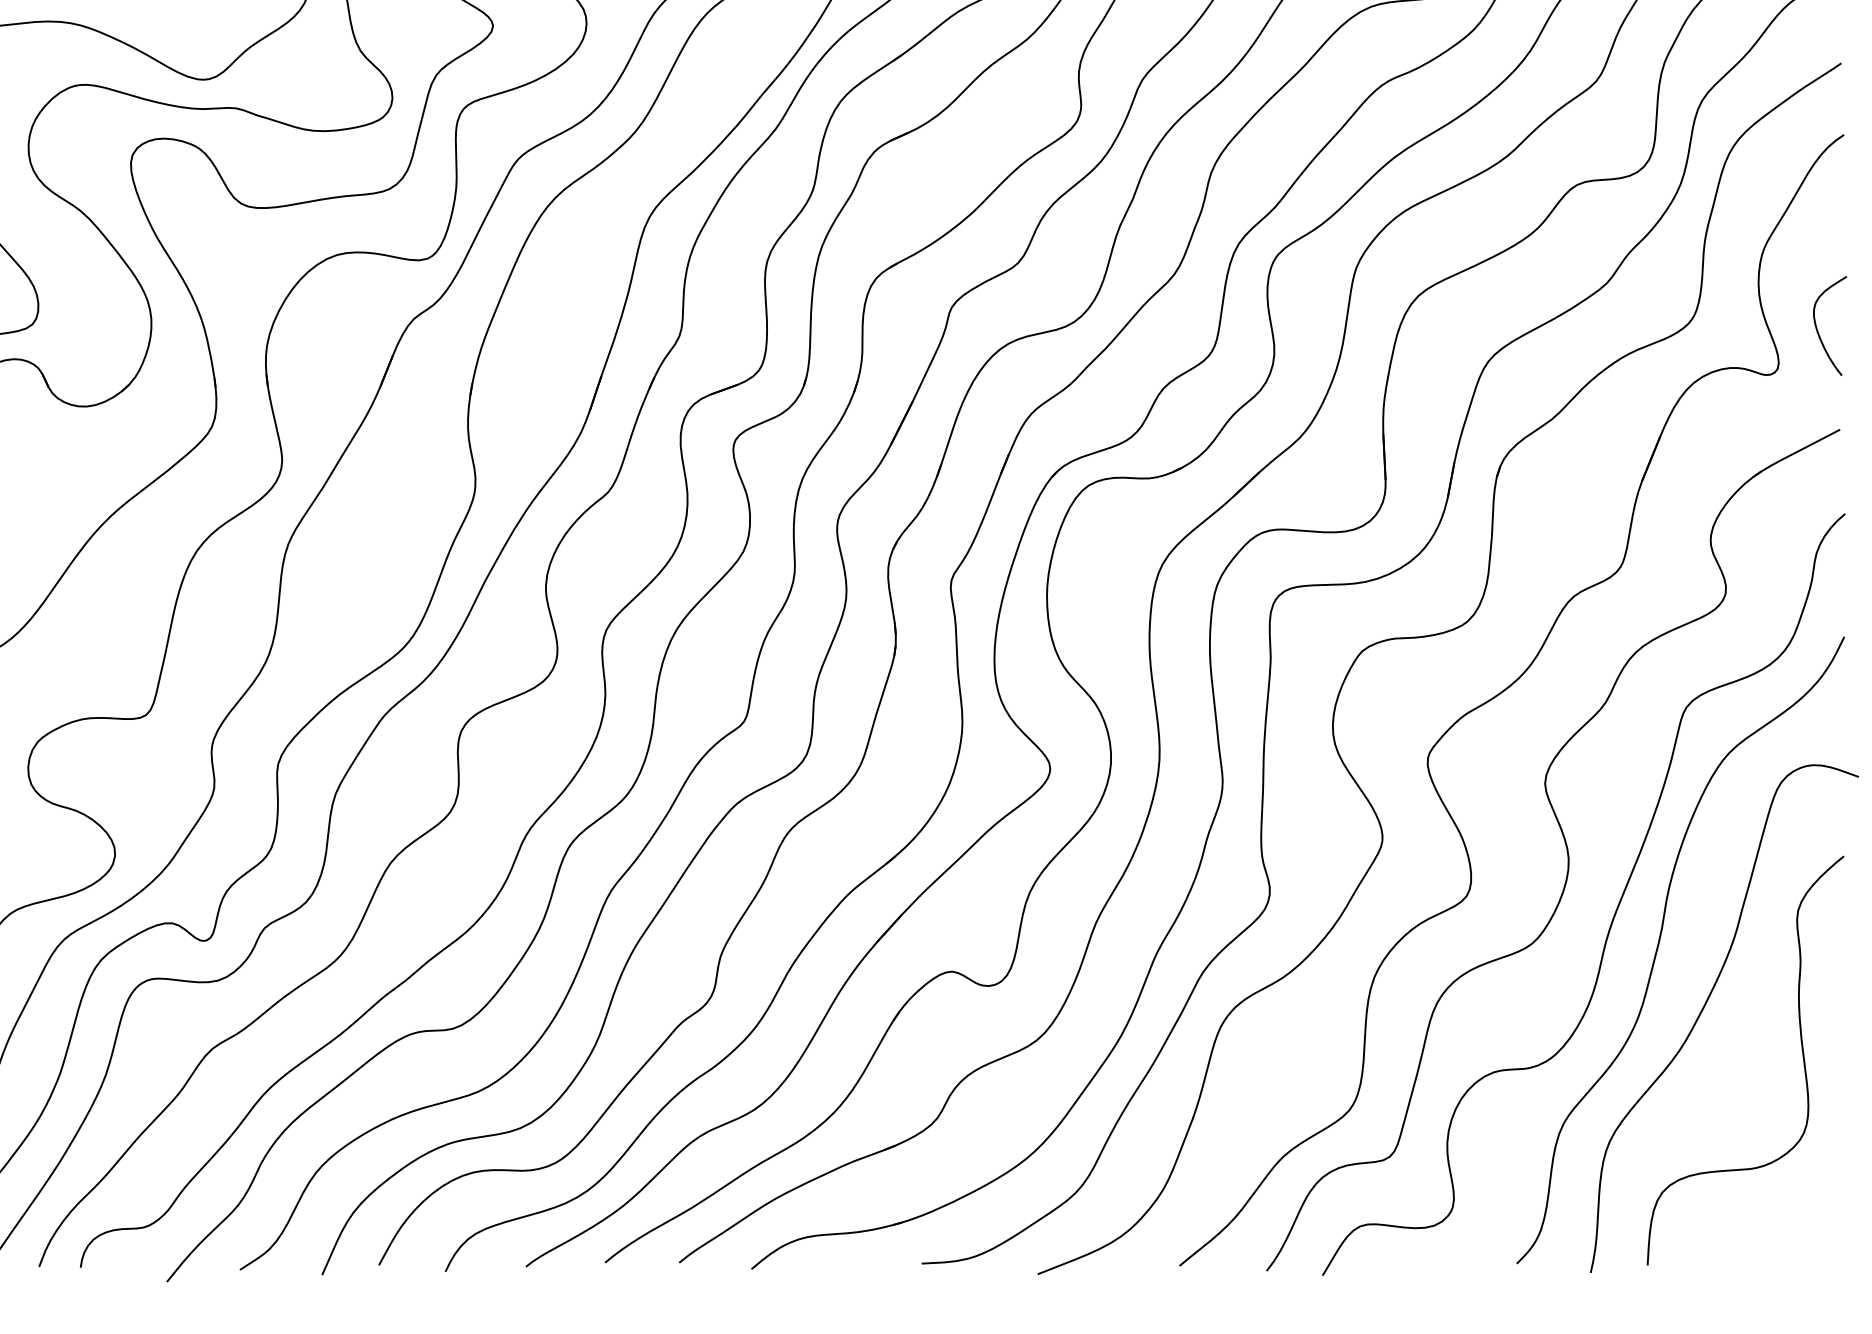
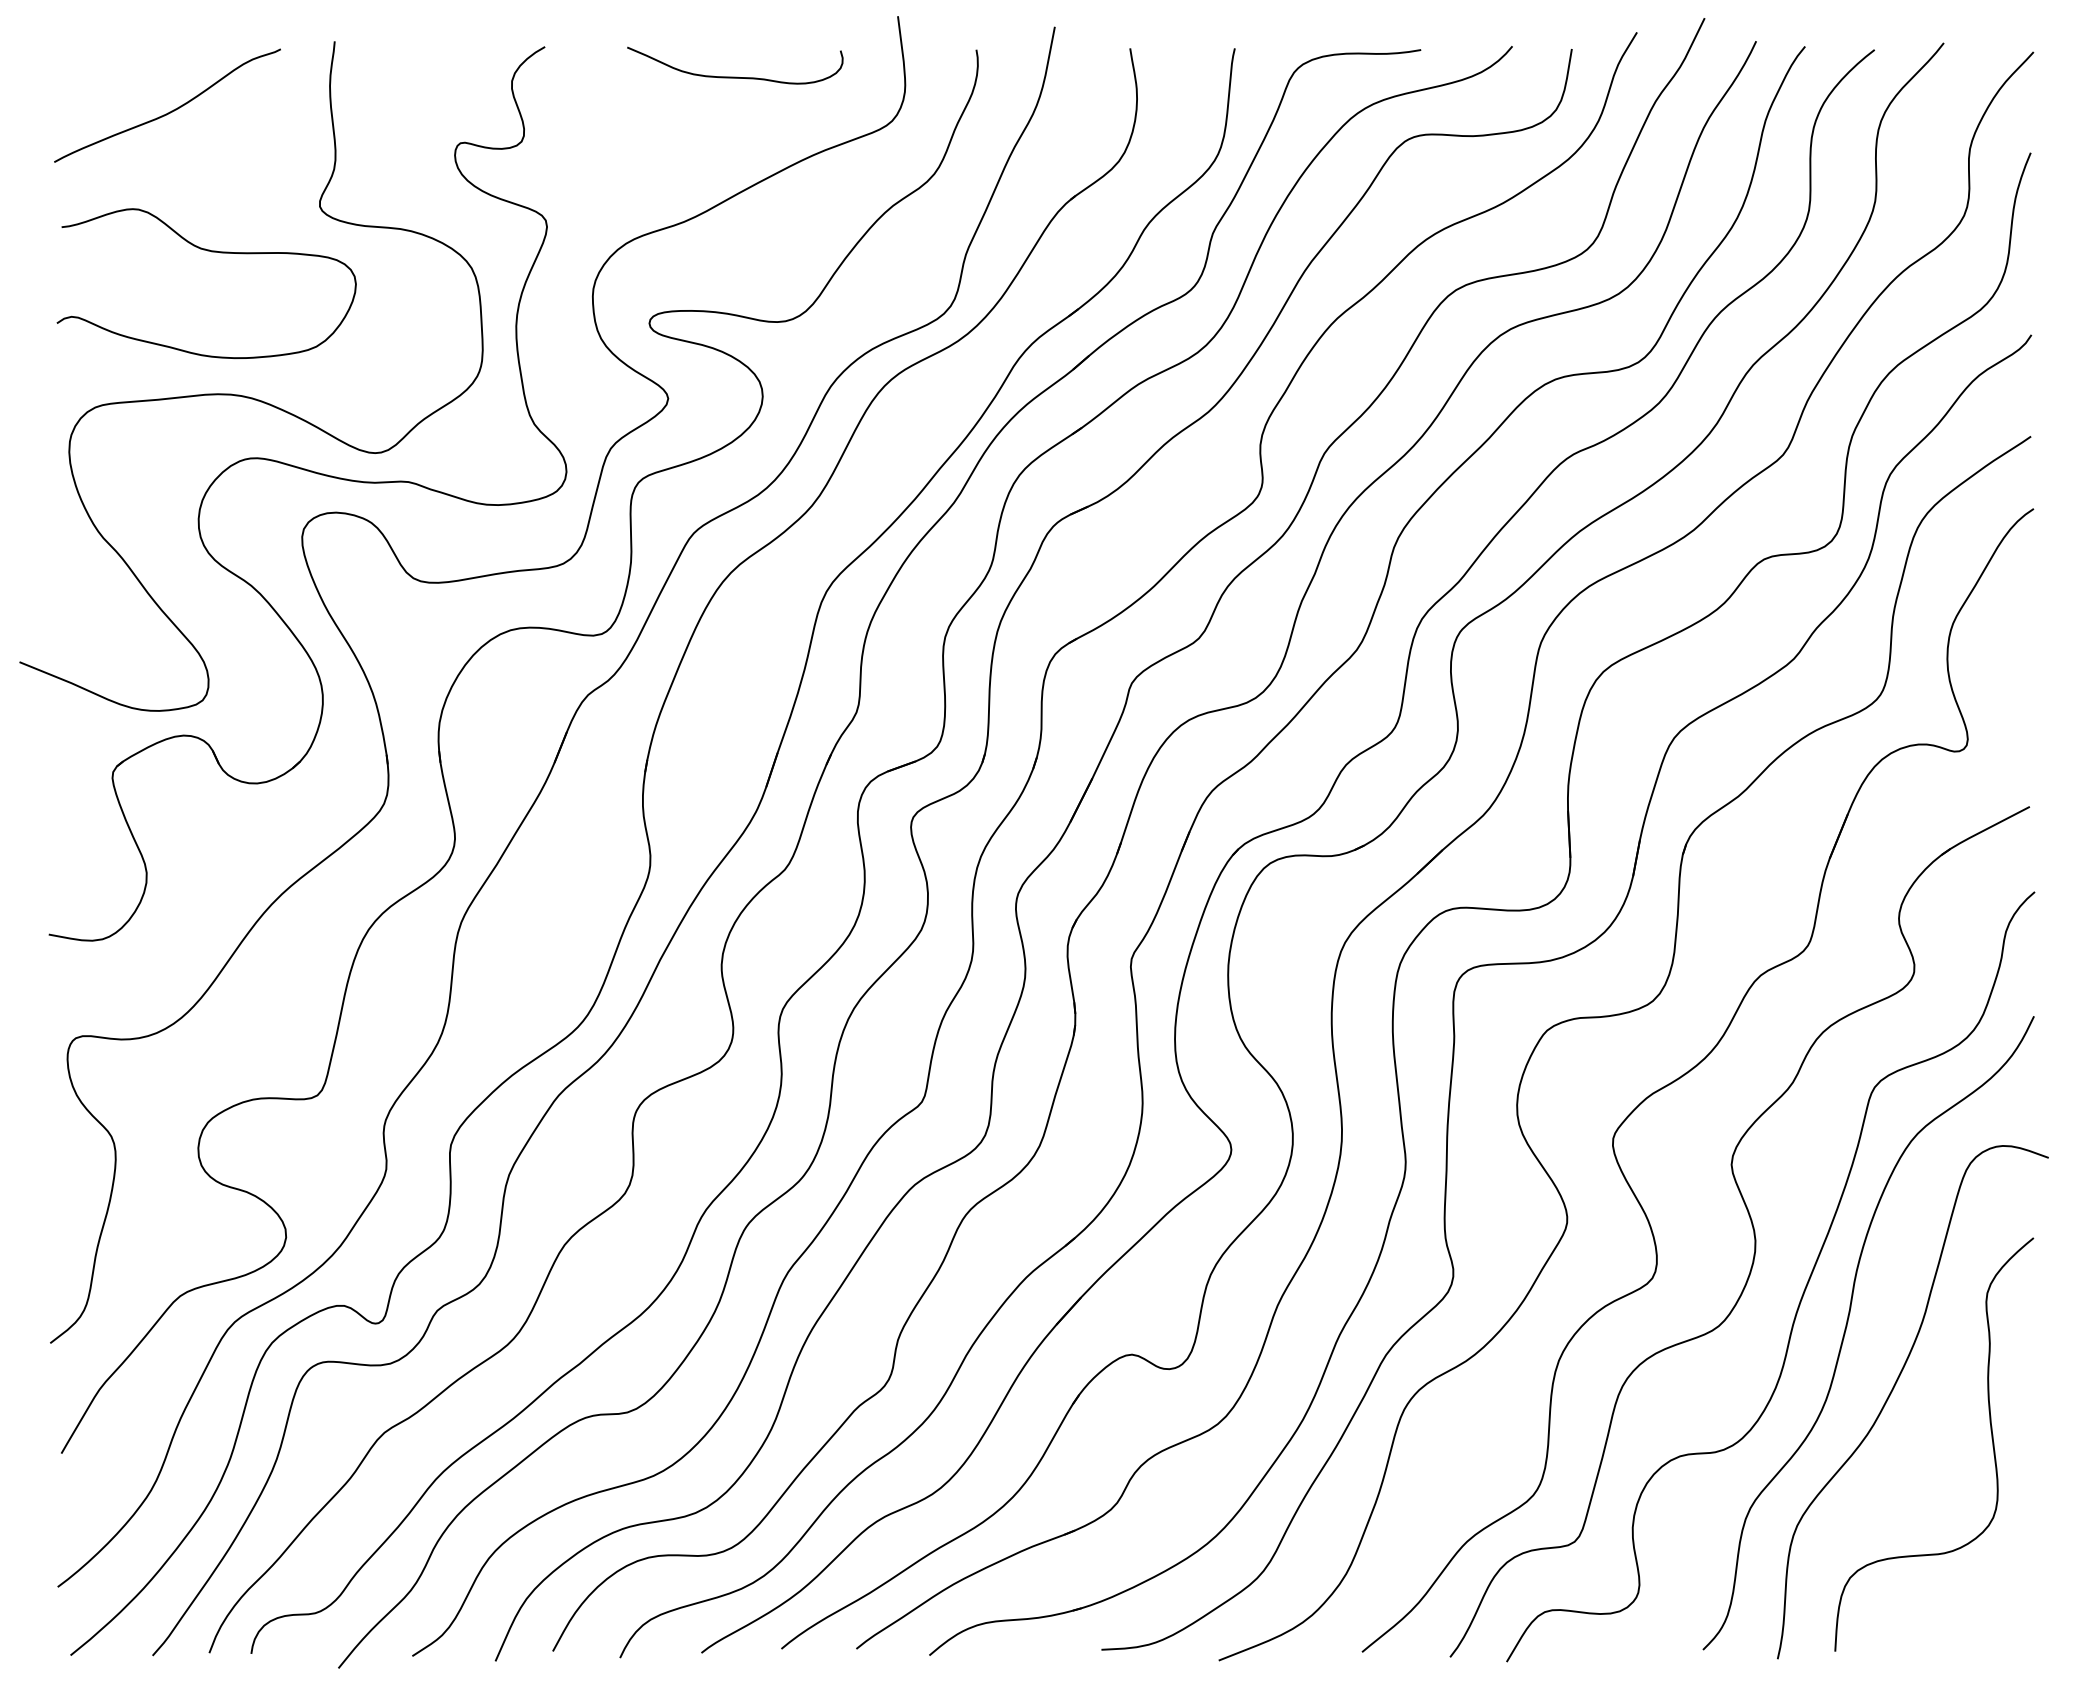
curve: (1818, 329) -> (2007, 705), removed

